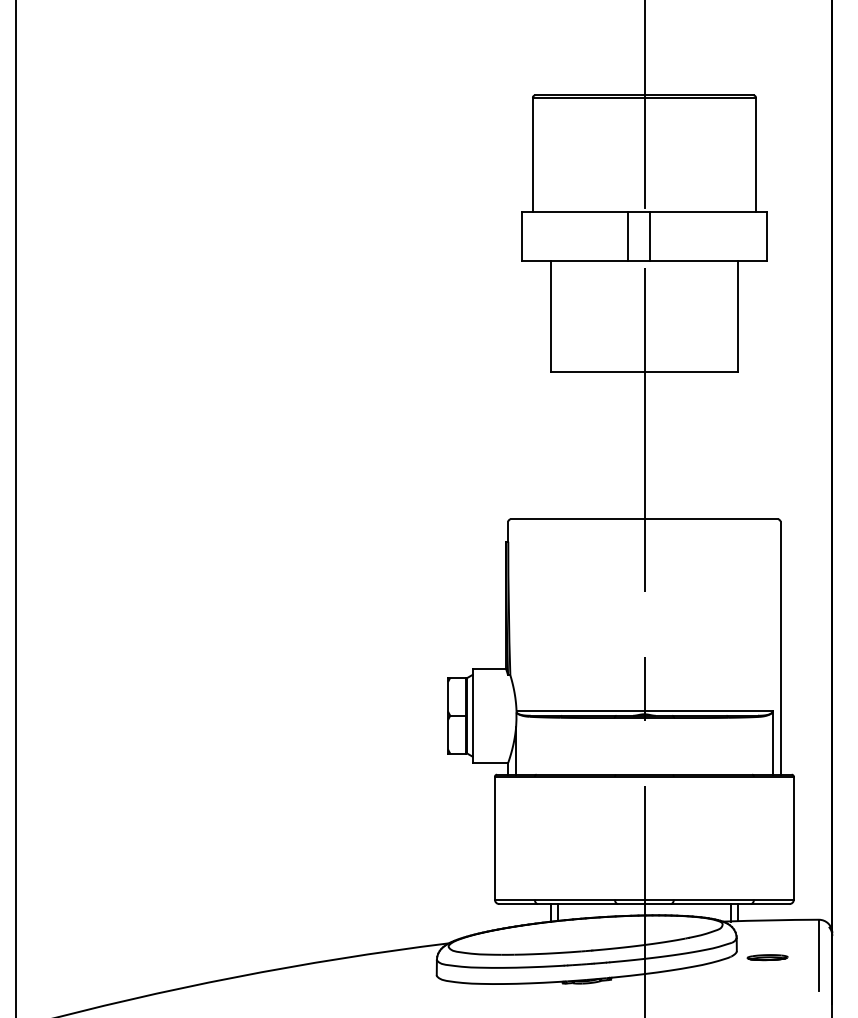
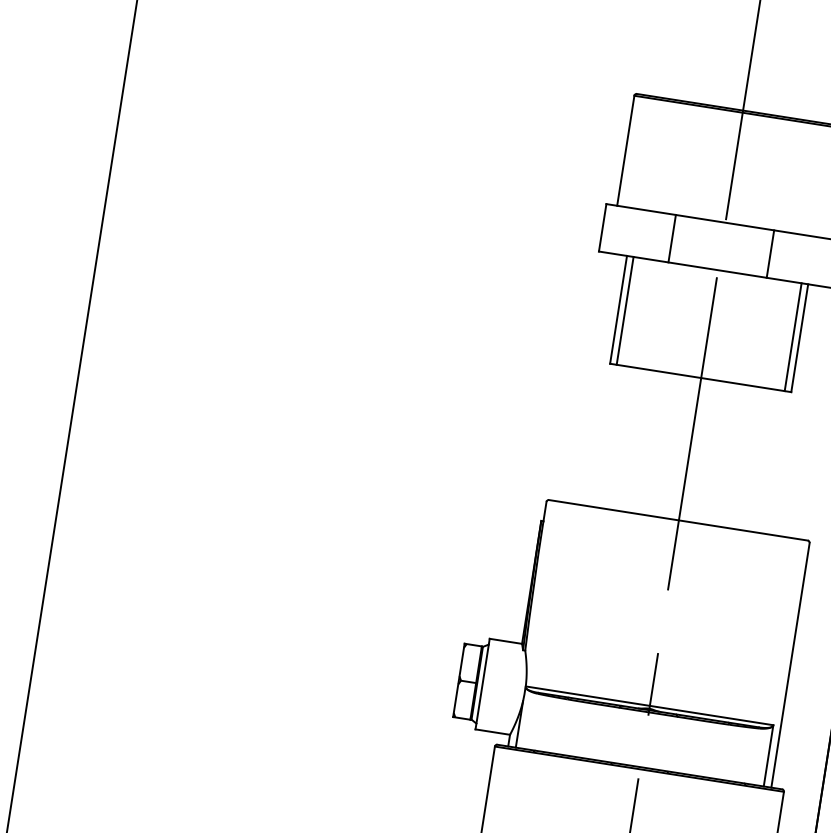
line: (627, 235) -> (672, 238), moved
line: (650, 235) -> (770, 253), moved
line: (557, 316) -> (625, 310), added
line: (731, 316) -> (793, 337), added

